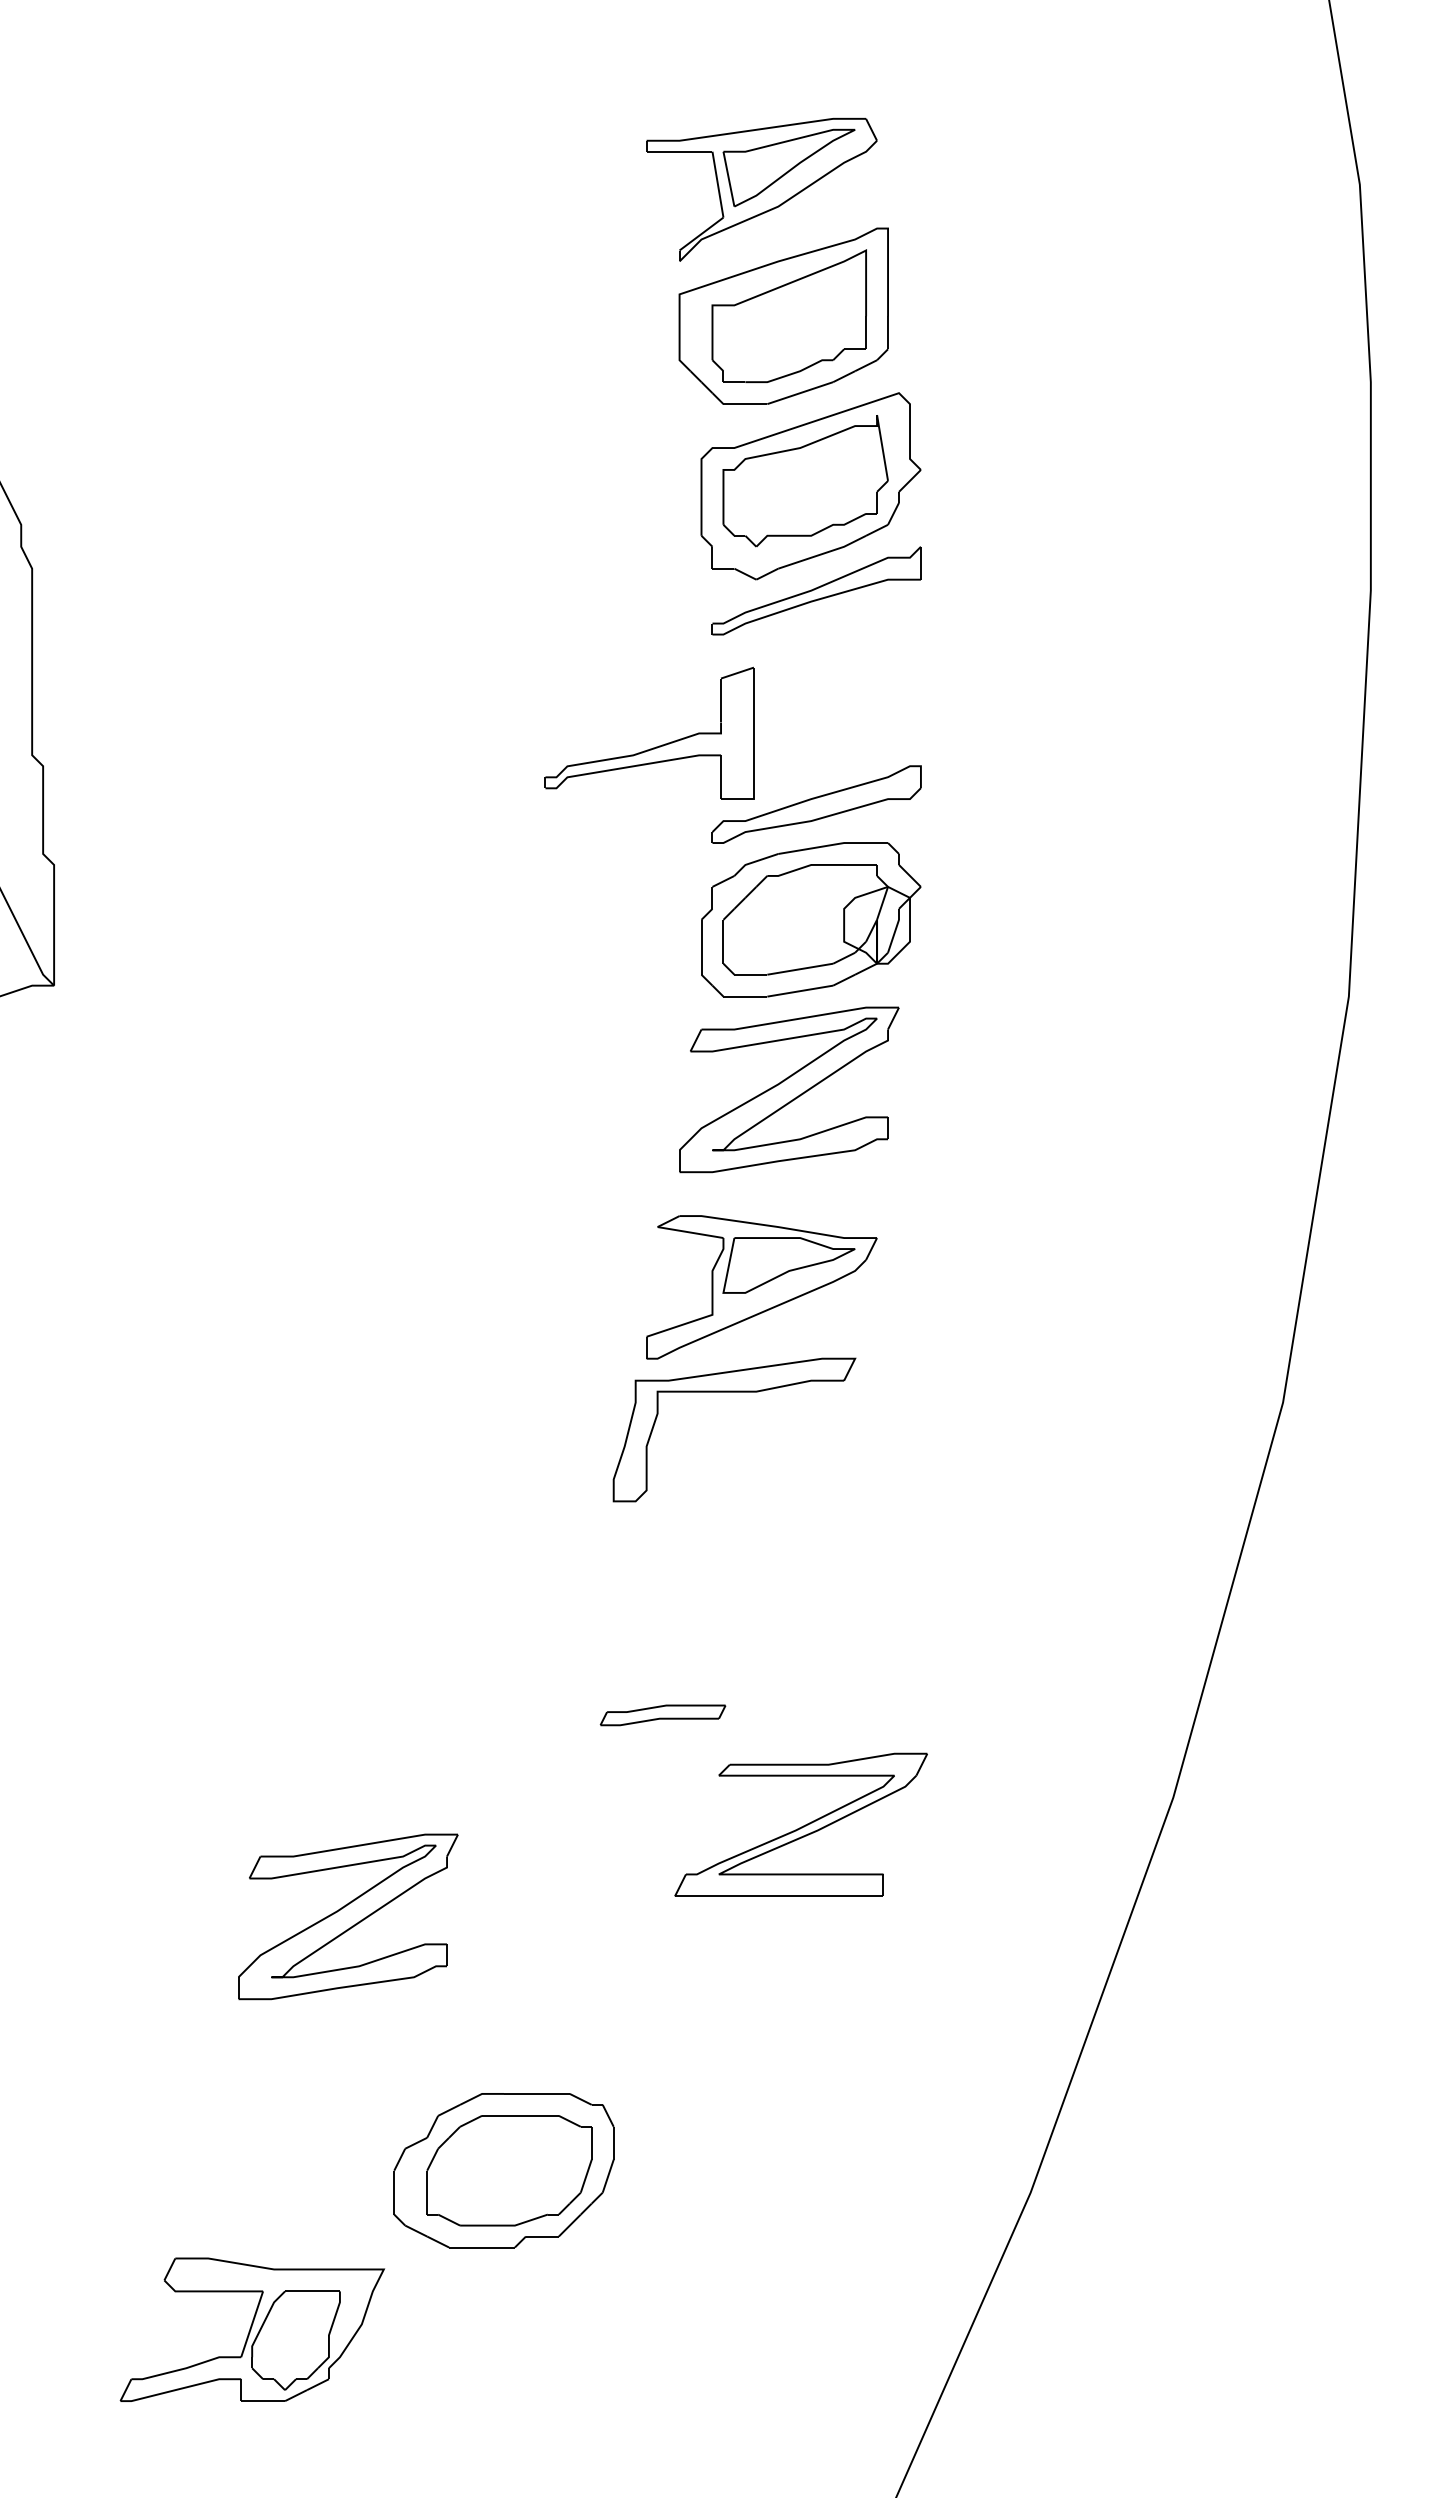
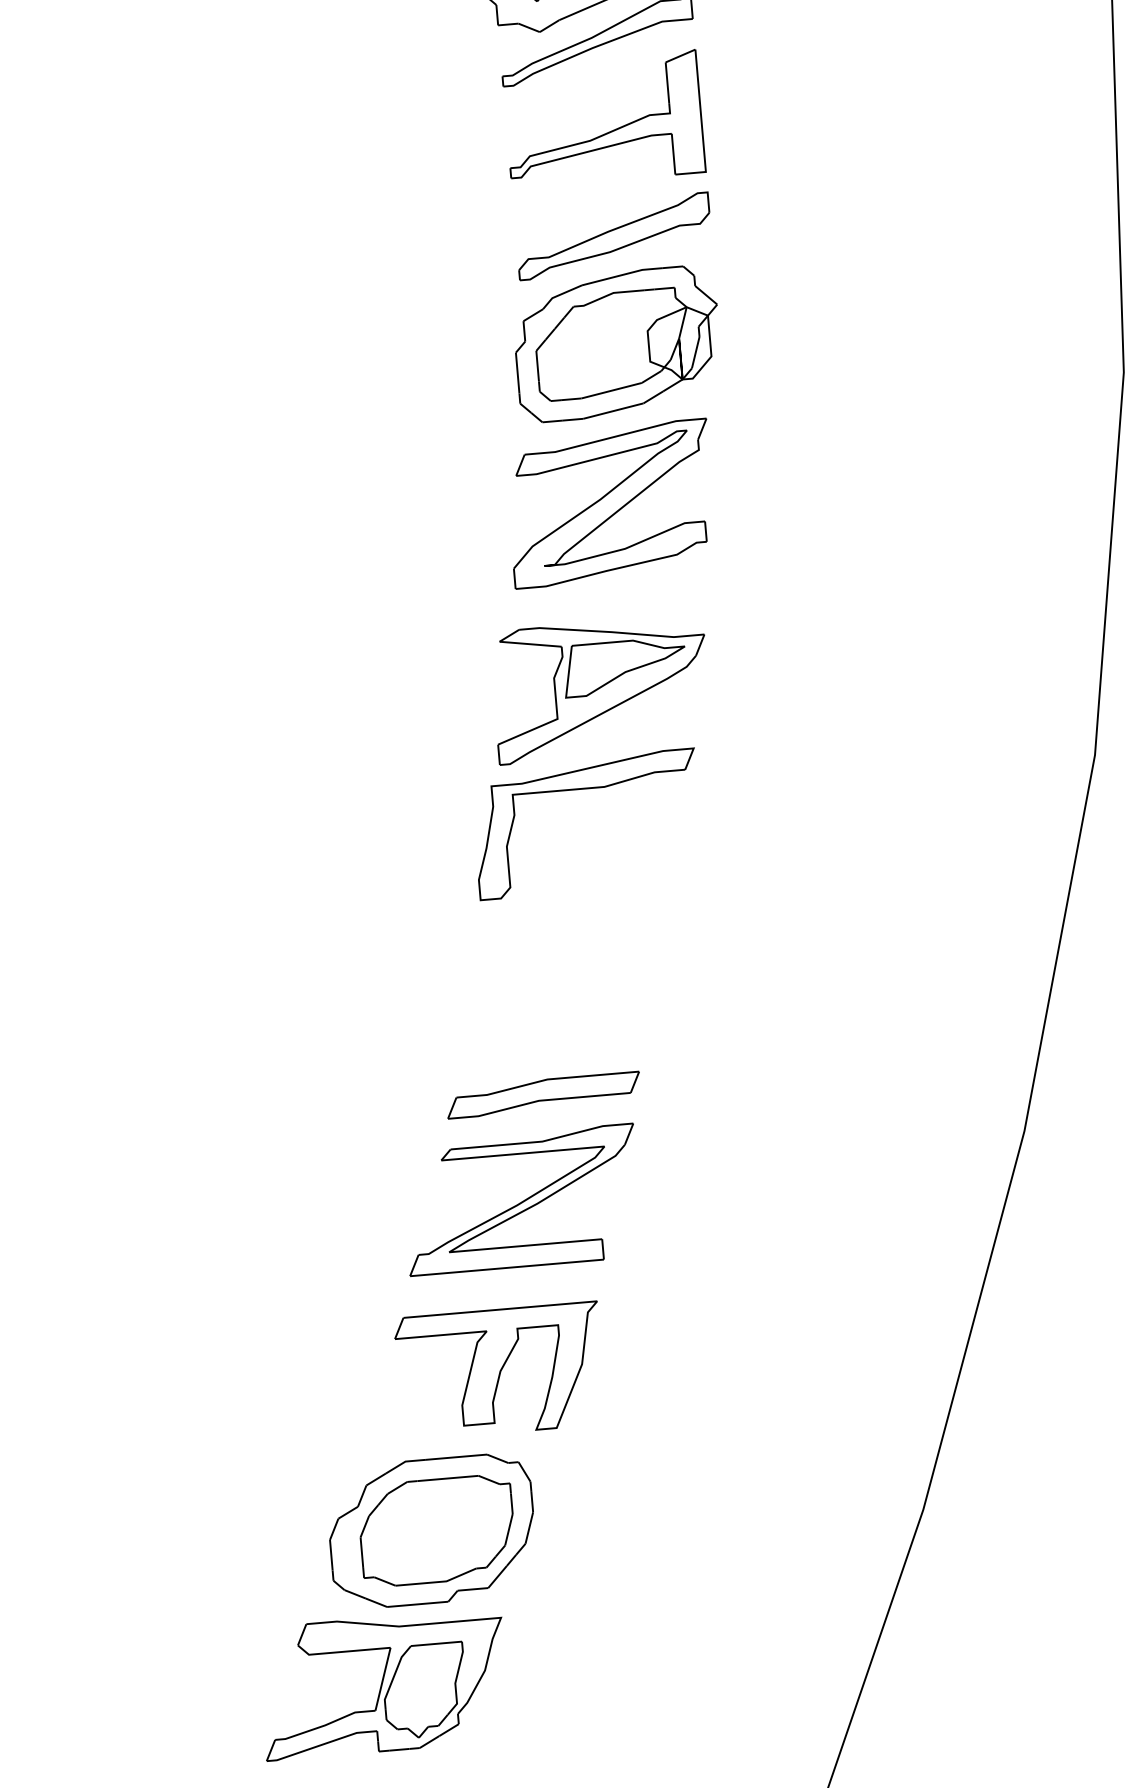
part: (653, 747) -> (608, 131), moved
part: (662, 1715) -> (543, 1095), size x1.67
part: (800, 1824) -> (521, 1199), moved
part: (348, 1916) -> (267, 1307), removed
part: (591, 2005) -> (500, 1370), added
part: (252, 2329) -> (383, 1684), moved

